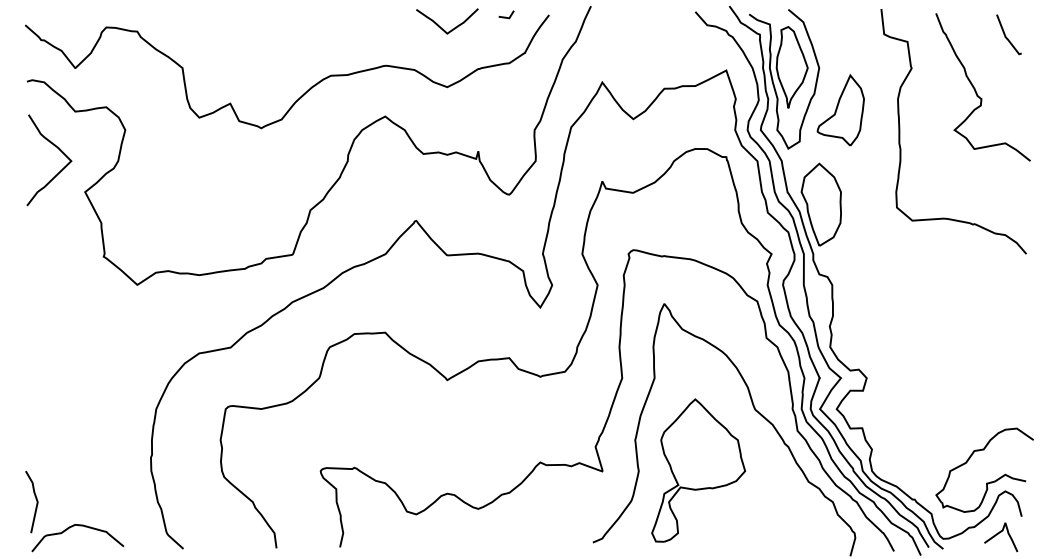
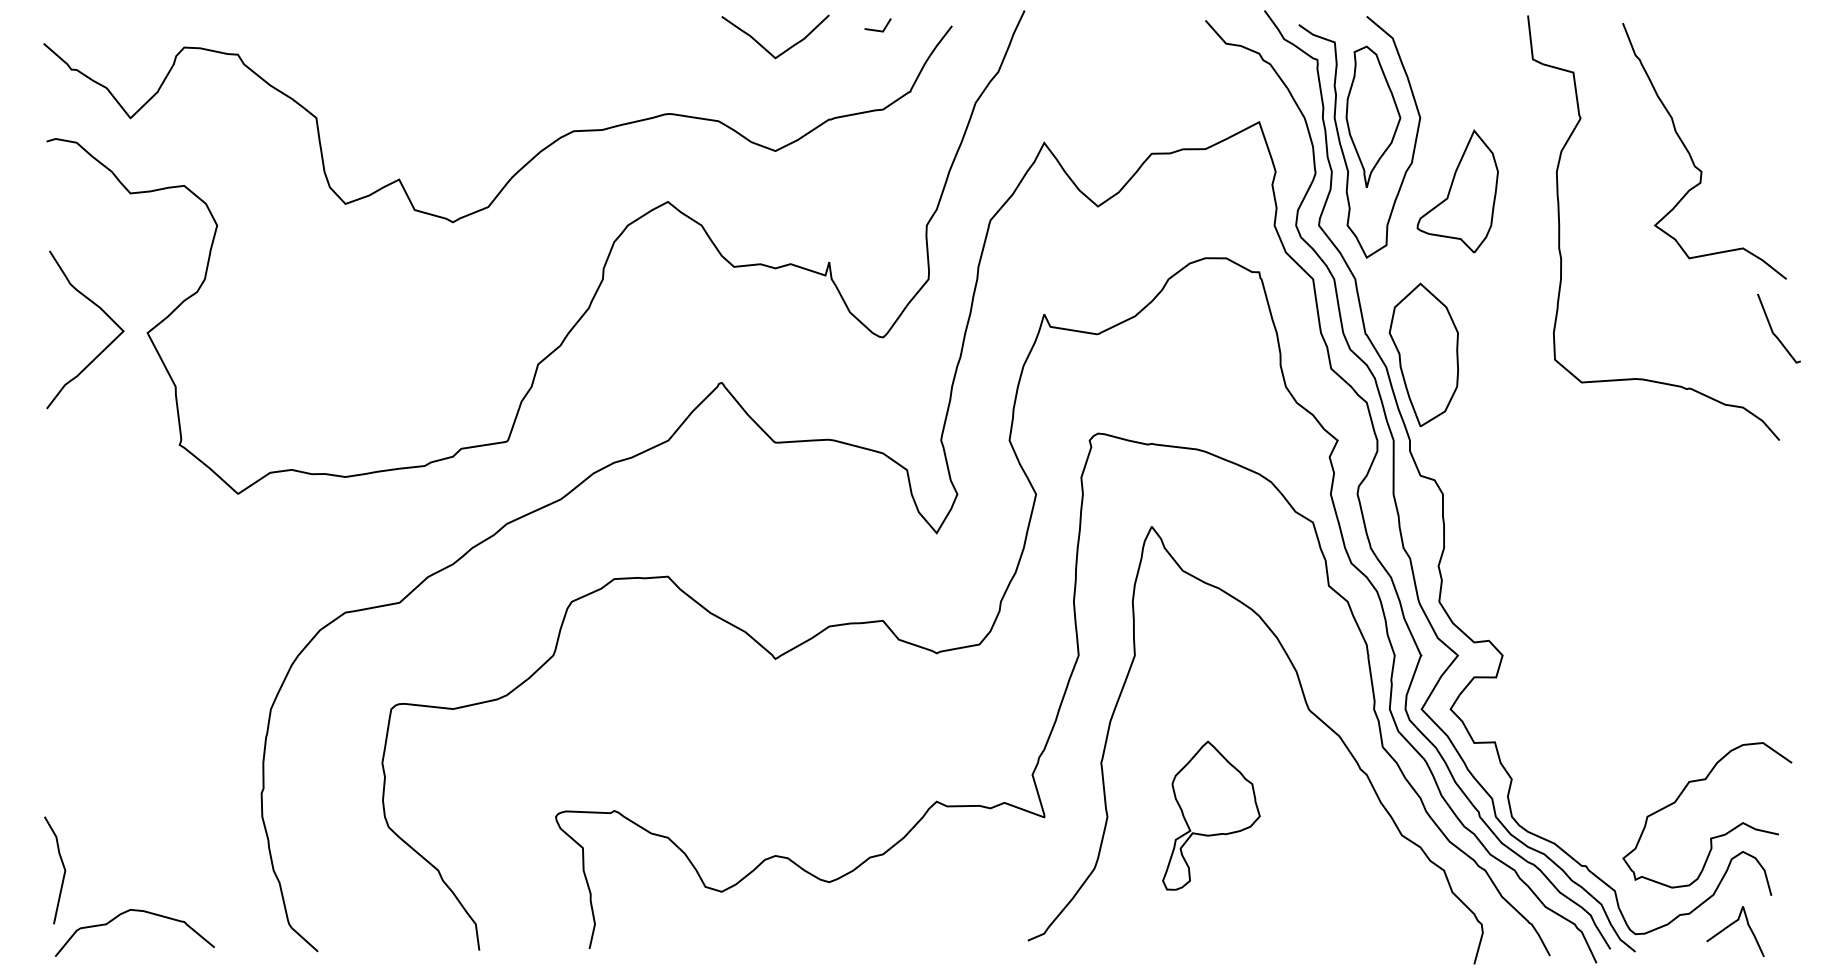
curve: (1006, 36) -> (1774, 331), moved
curve: (59, 150) -> (103, 312), moved
part: (698, 470) -> (1210, 815), size x0.6

